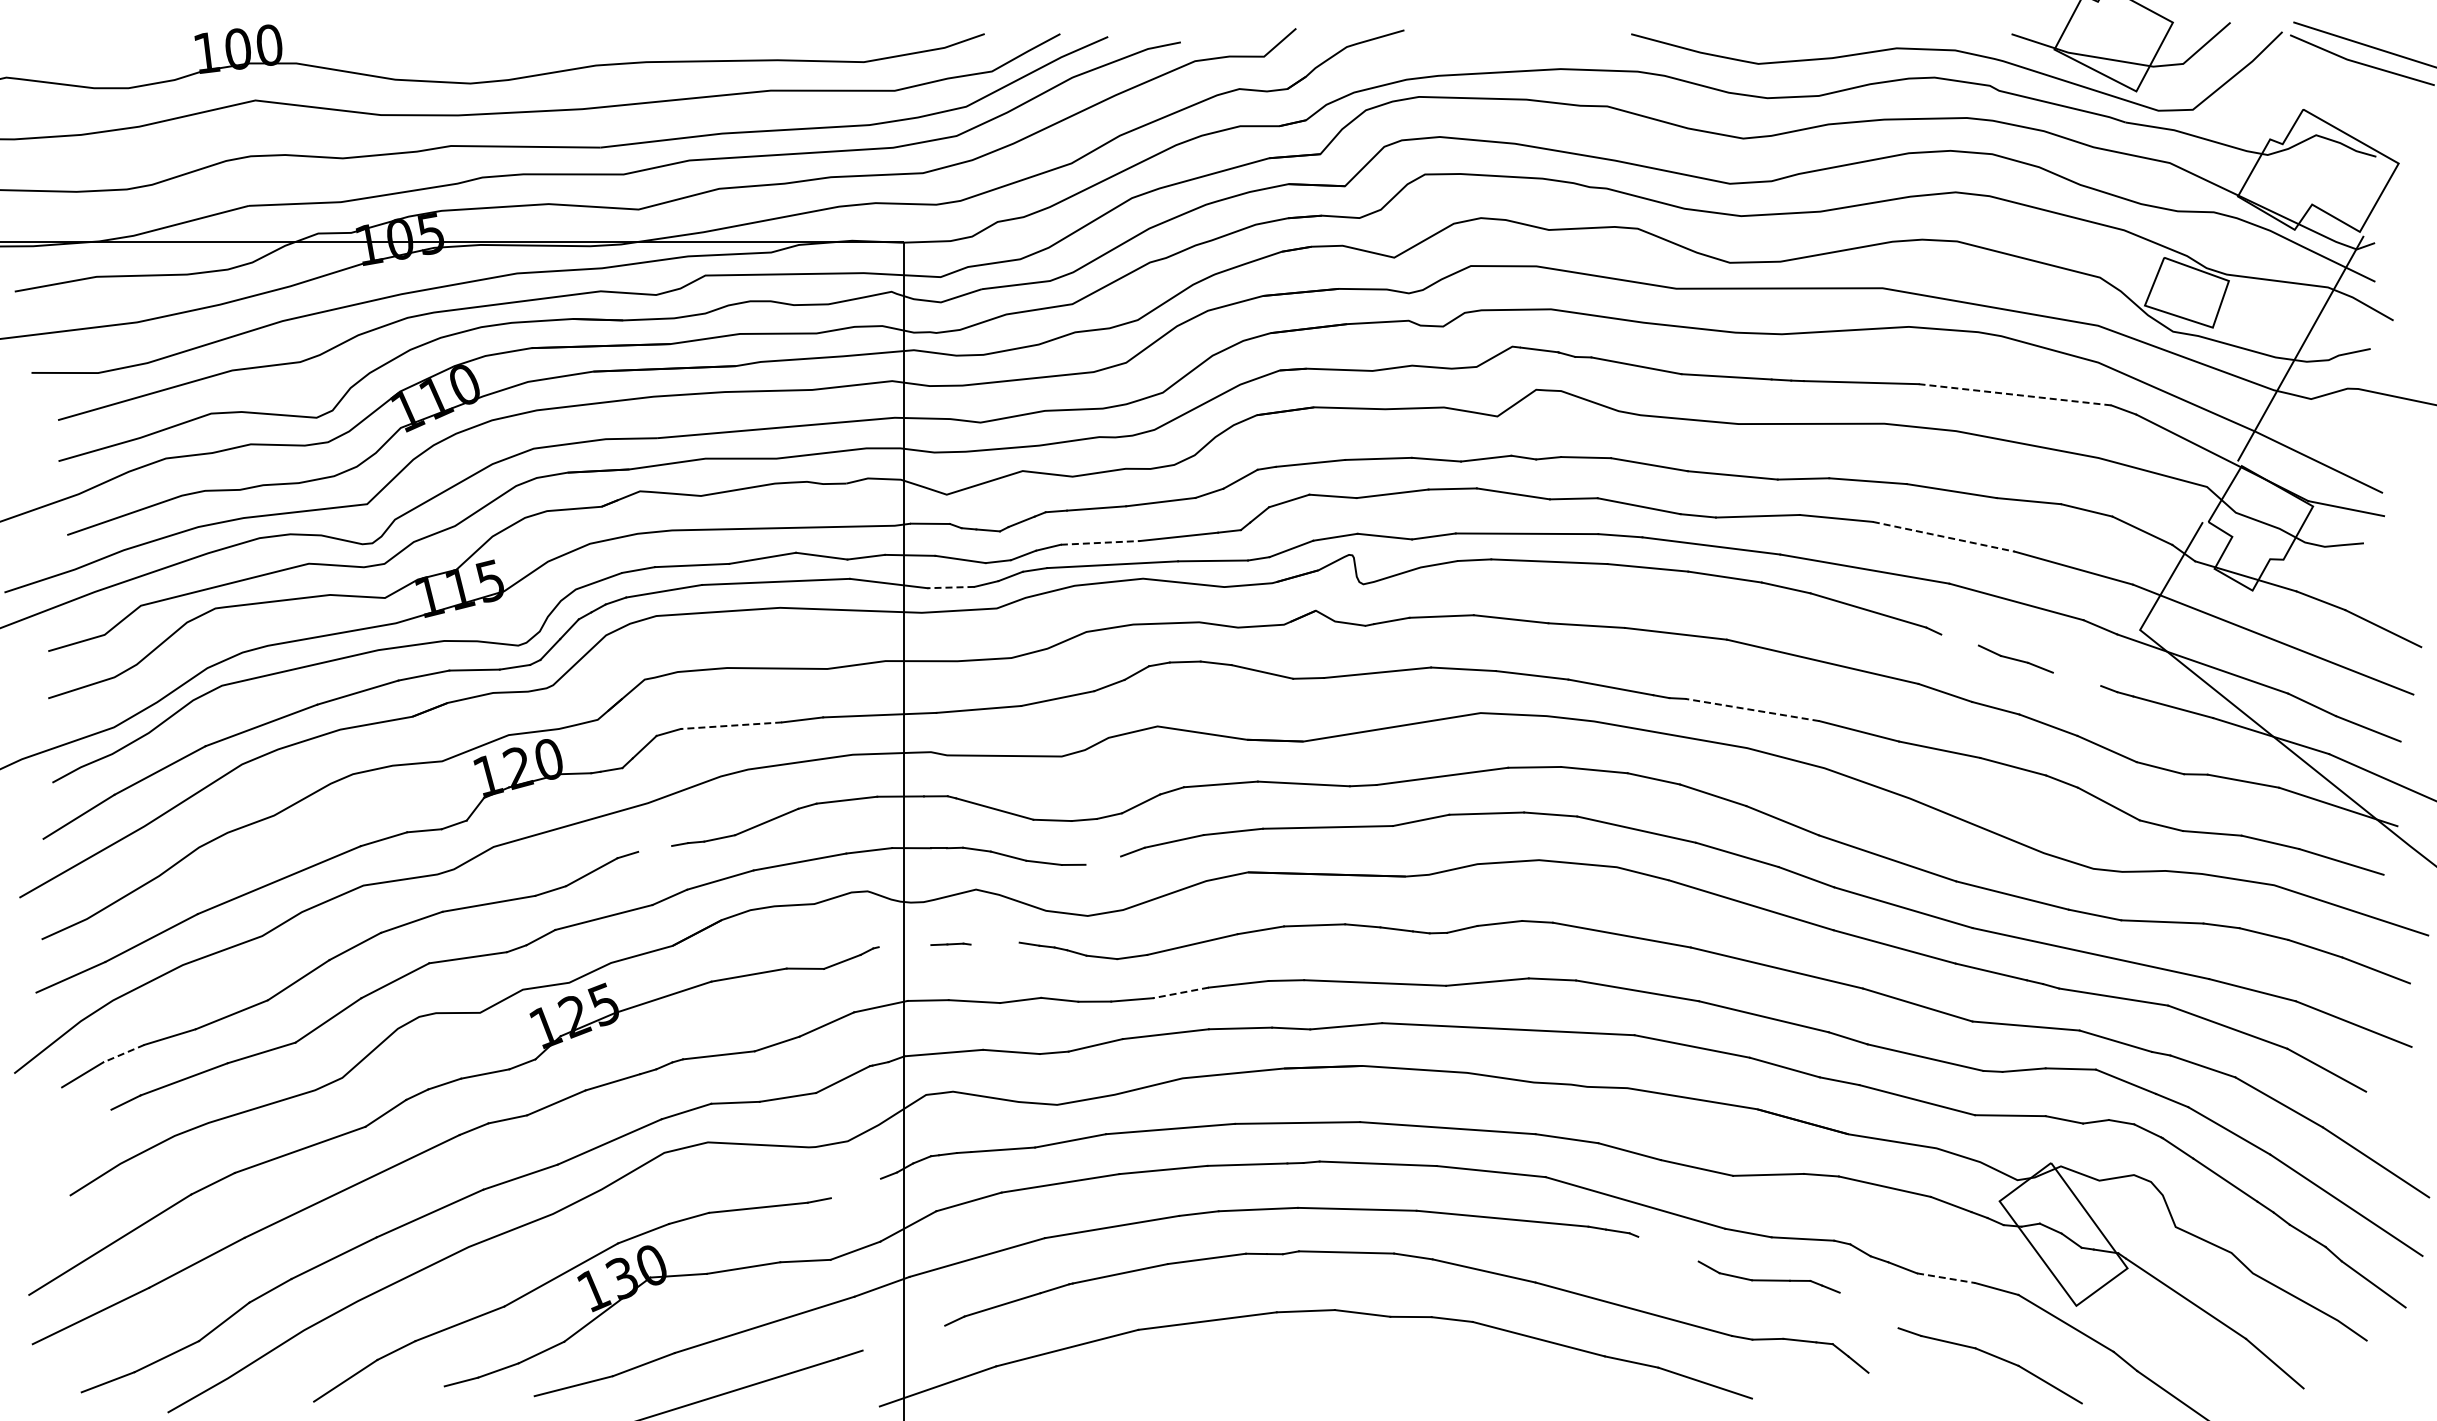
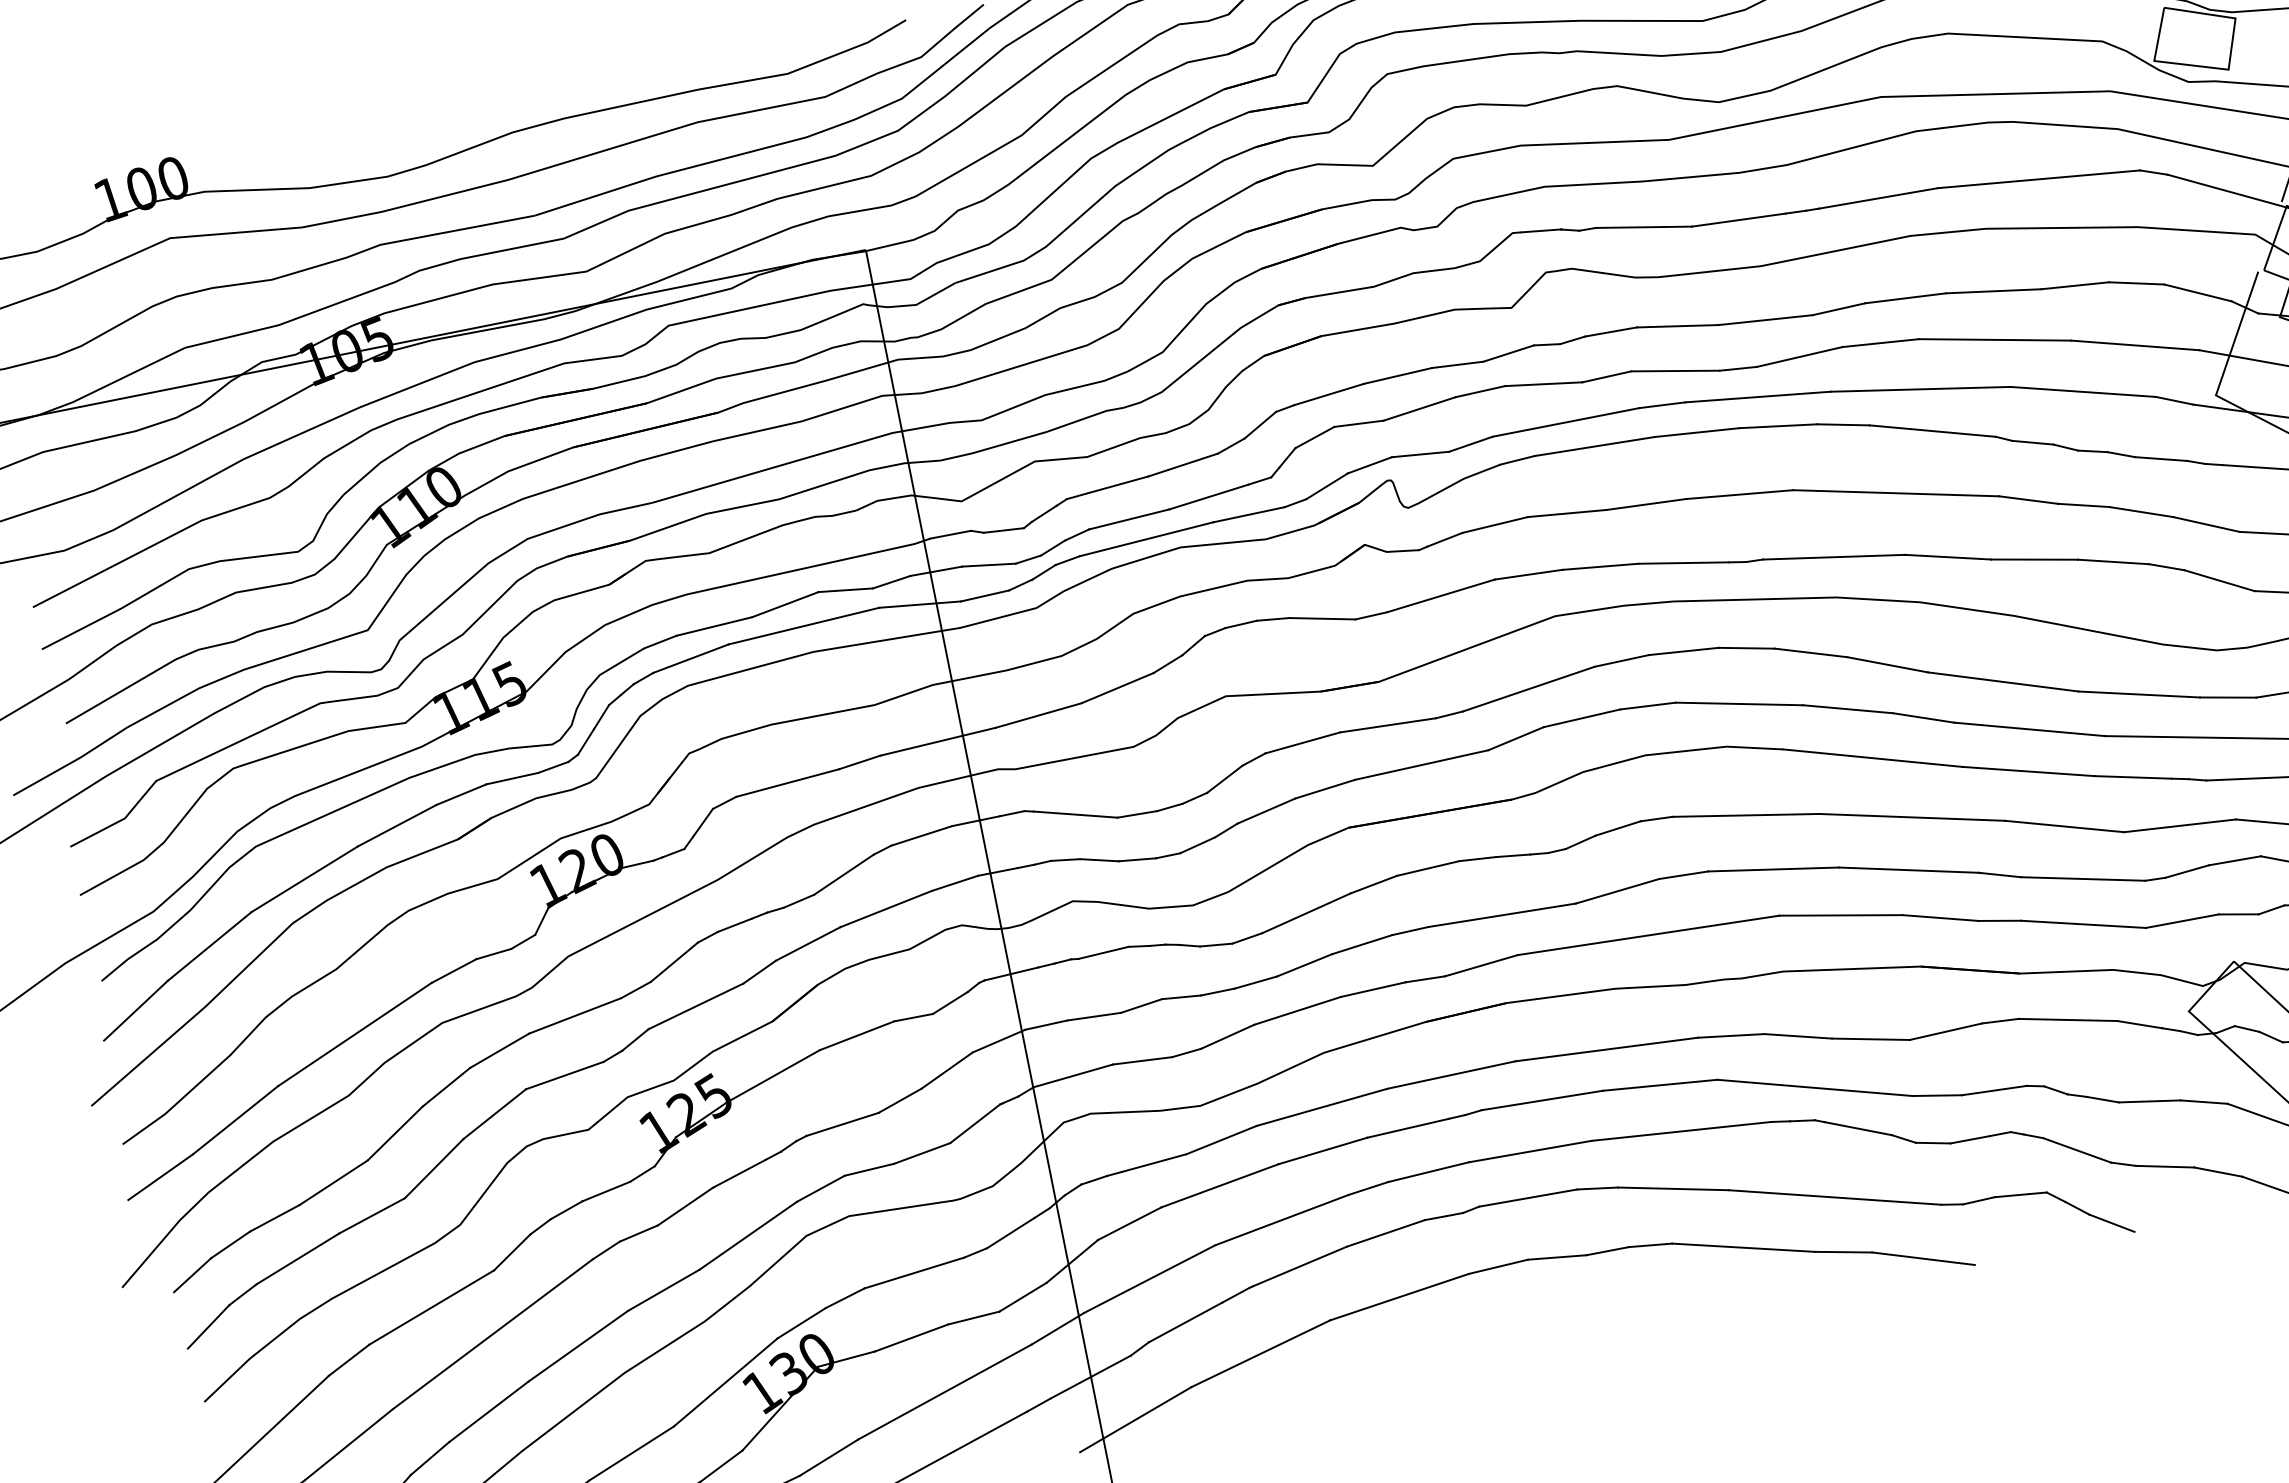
line: (2015, 394) -> (2039, 178), dashed -> solid
line: (1943, 536) -> (1994, 339), dashed -> solid
line: (1100, 542) -> (1129, 518), dashed -> solid
line: (950, 587) -> (984, 596), dashed -> solid
line: (1959, 639) -> (2032, 442), added
line: (2076, 679) -> (2160, 459), added
line: (1752, 710) -> (1834, 557), dashed -> solid
line: (731, 725) -> (787, 782), dashed -> solid
line: (655, 848) -> (734, 924), added
line: (1103, 860) -> (1197, 845), added
line: (994, 943) -> (1102, 952), added
line: (904, 946) -> (1010, 974), added
line: (1180, 992) -> (1304, 965), dashed -> solid
line: (123, 1053) -> (230, 1244), dashed -> solid
line: (87, 1125) -> (208, 1326), added
line: (855, 1188) -> (1010, 1233), added
line: (1668, 1248) -> (1858, 1127), added
line: (1946, 1278) -> (2150, 1101), dashed -> solid
line: (1868, 1310) -> (2076, 1150), added
line: (903, 1337) -> (1090, 1376), added
line: (1887, 1384) -> (2111, 1222), added

